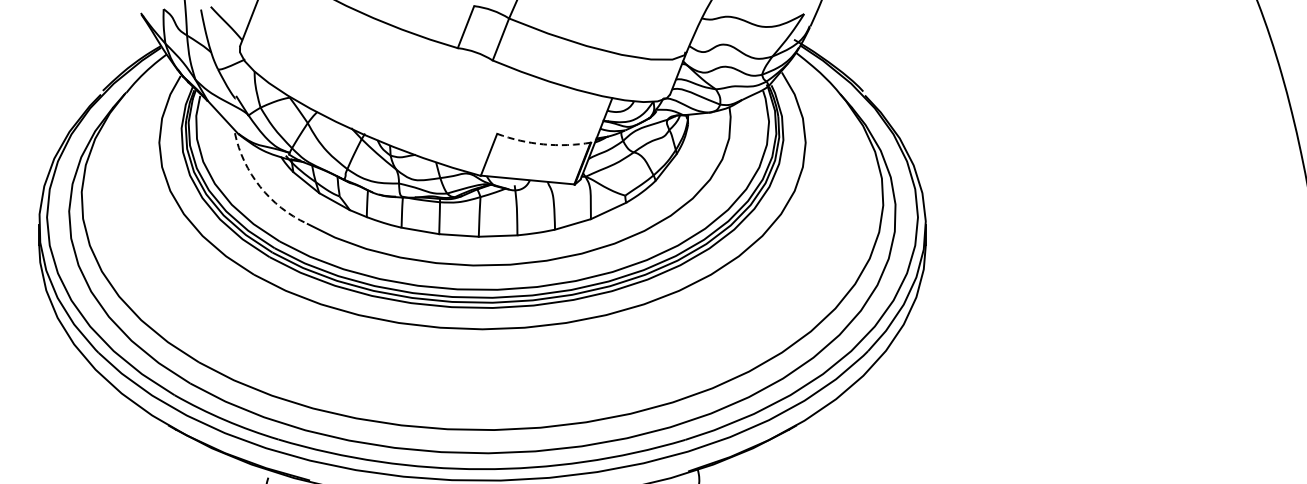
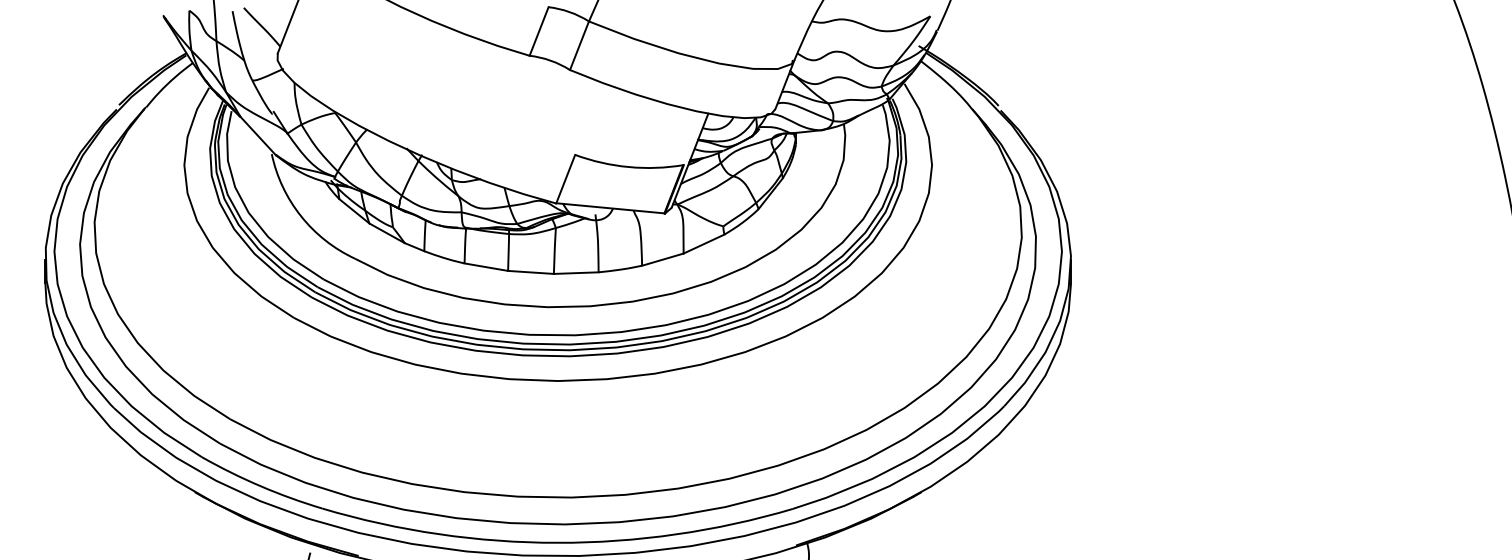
arc: (543, 144) -> (628, 167), dashed -> solid
arc: (260, 186) -> (301, 215), dashed -> solid

